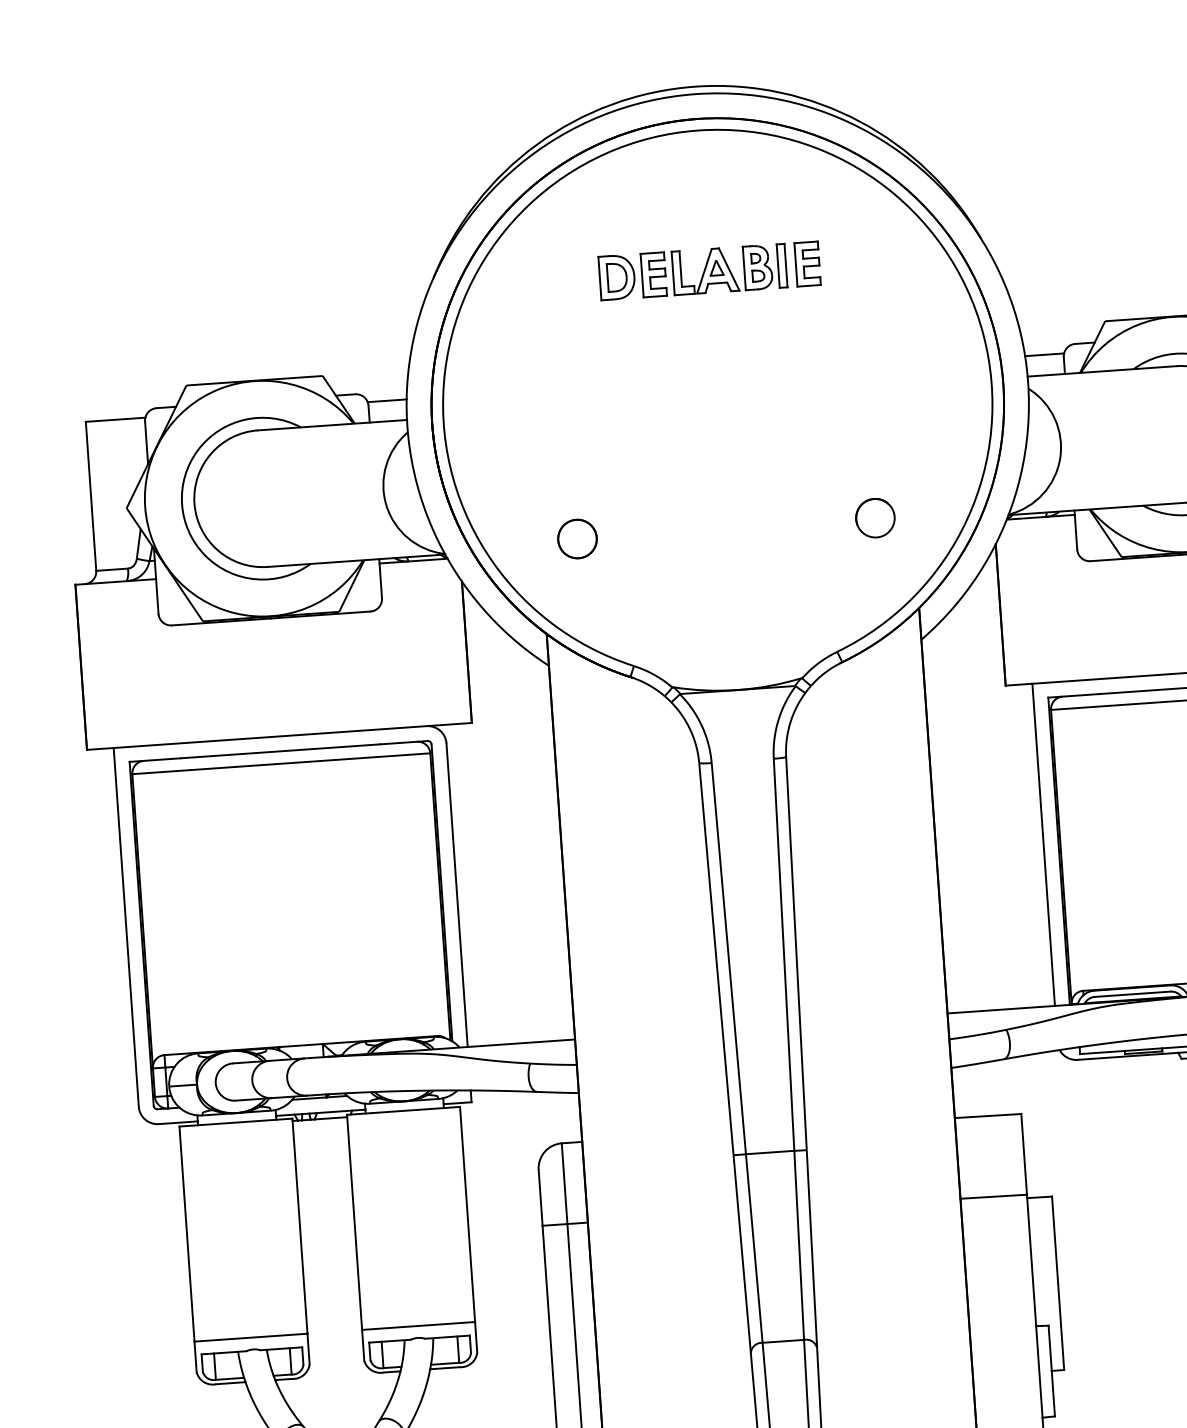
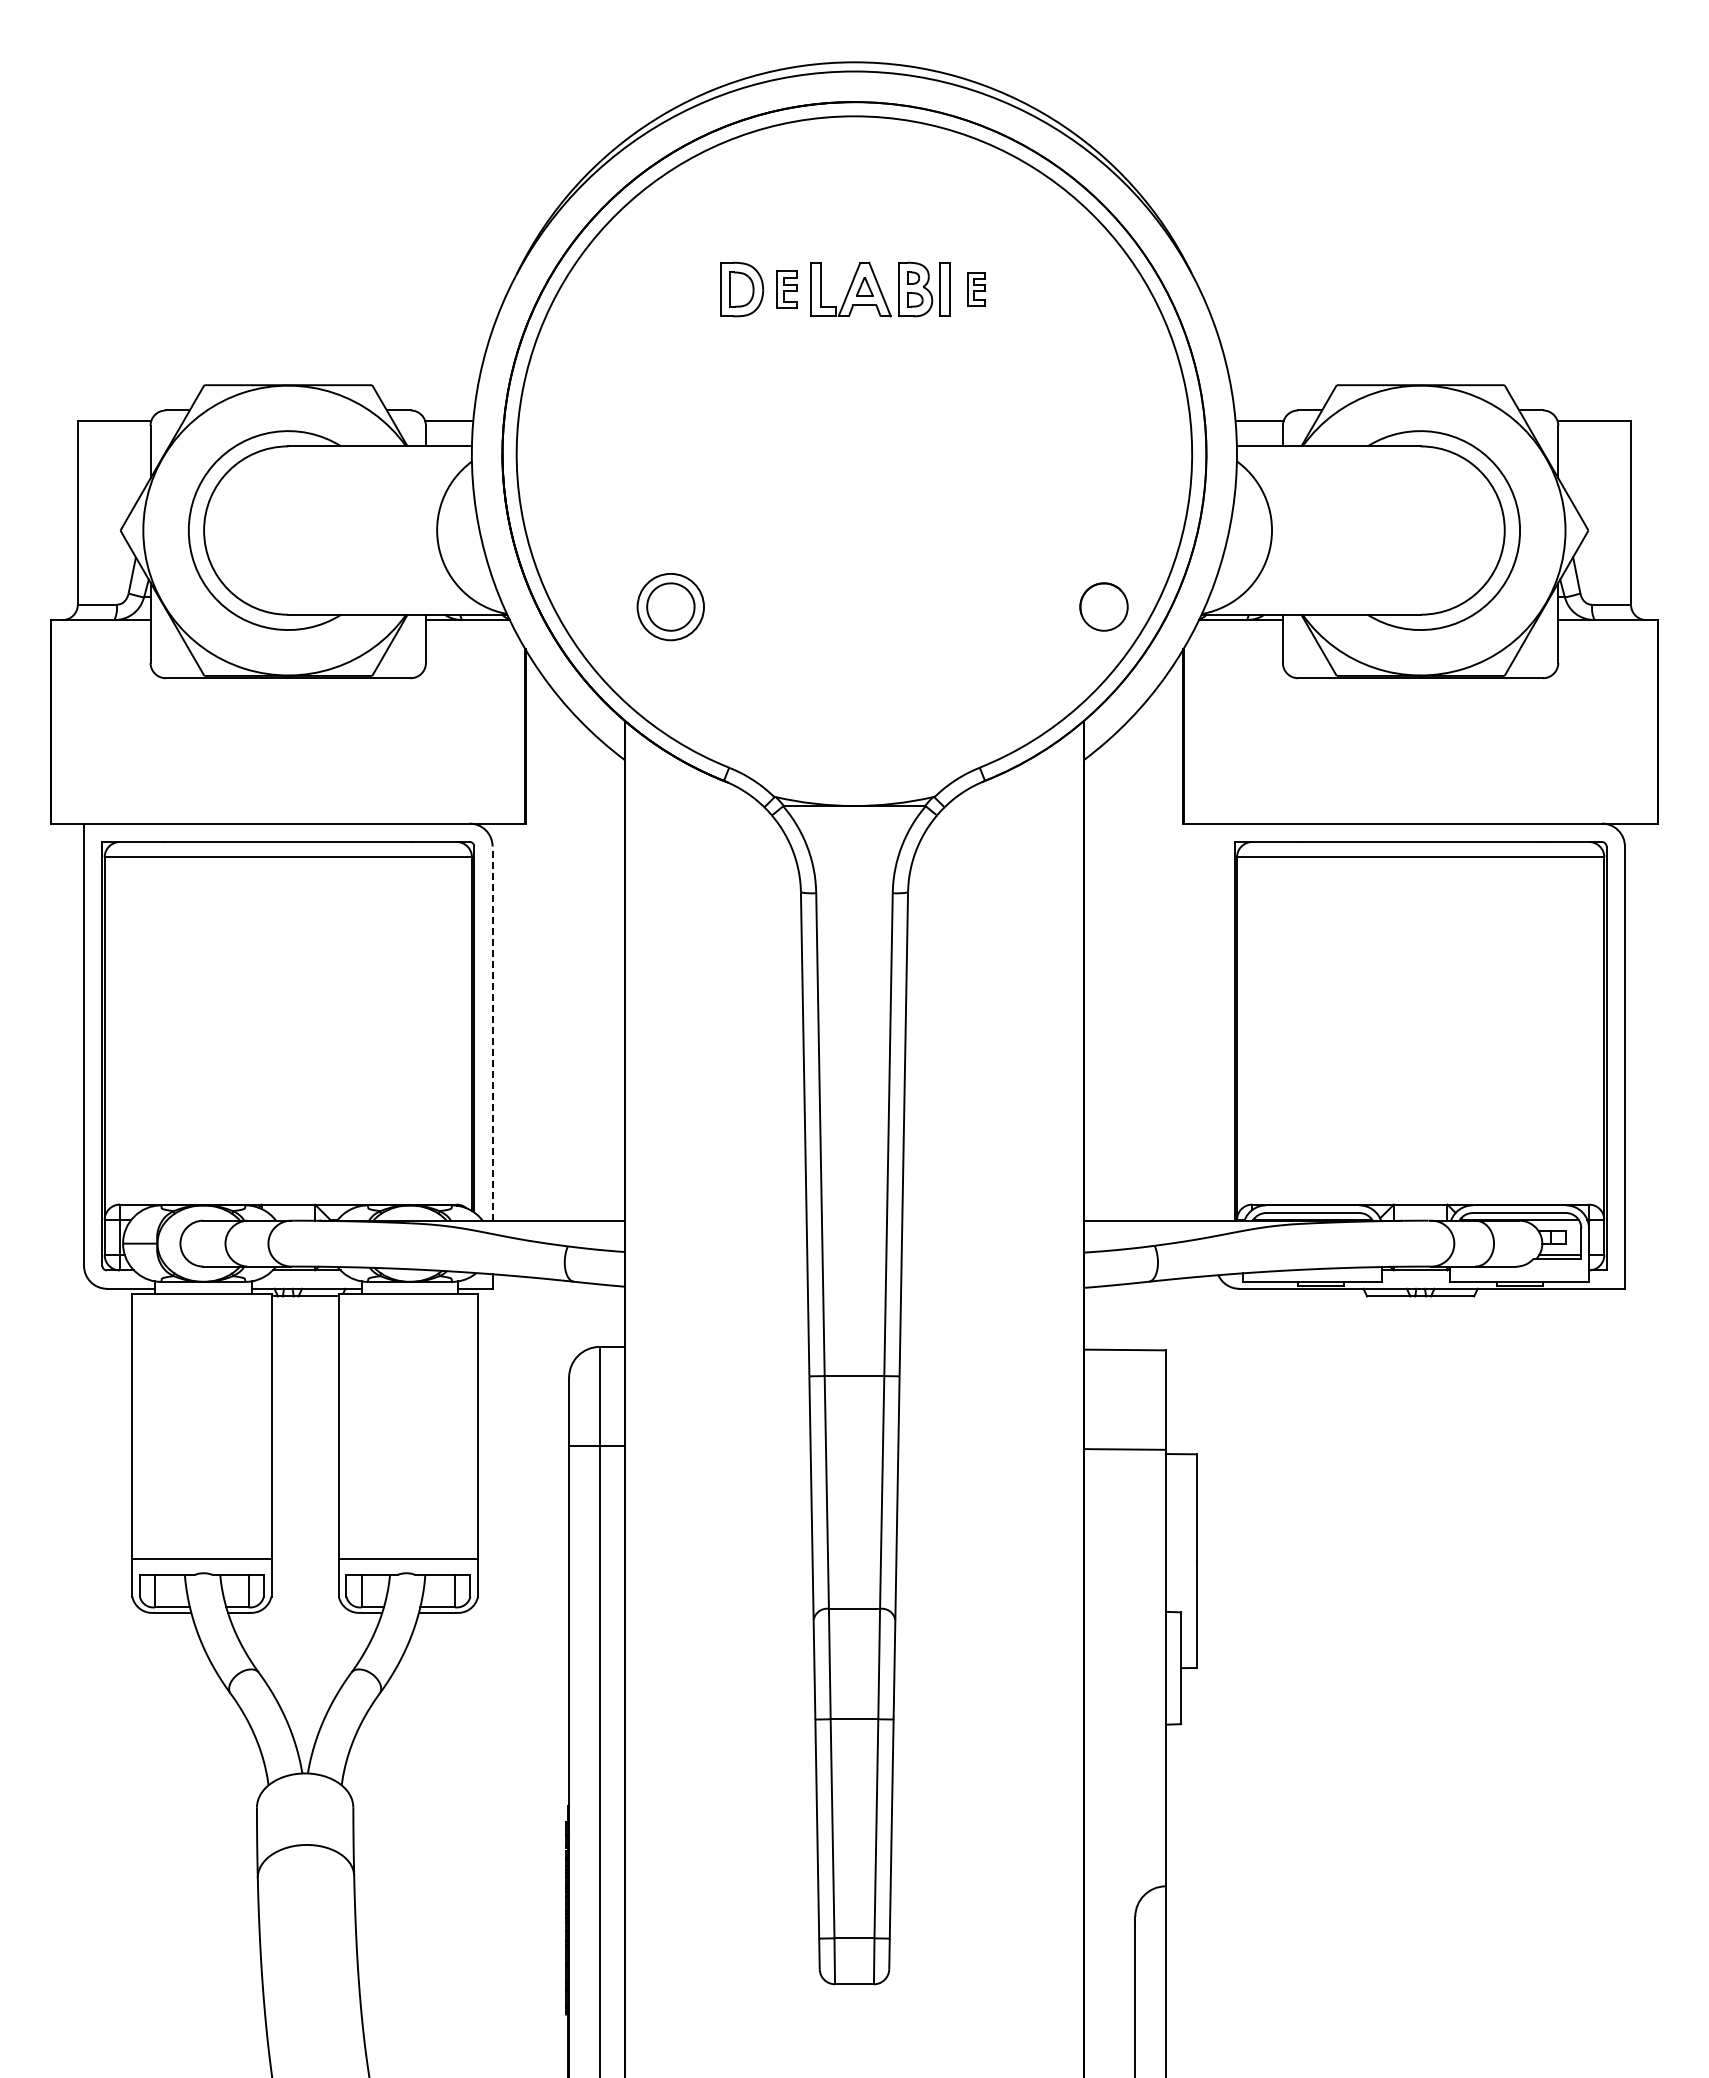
part: (807, 264) -> (976, 289), size x0.6
part: (653, 274) -> (786, 289), size x0.7
circle: (874, 517) -> (1103, 606), moved
circle: (577, 538) -> (670, 606), size x1.4
line: (1043, 844) -> (1216, 1021), removed
line: (457, 895) -> (492, 1033), solid -> dashed

